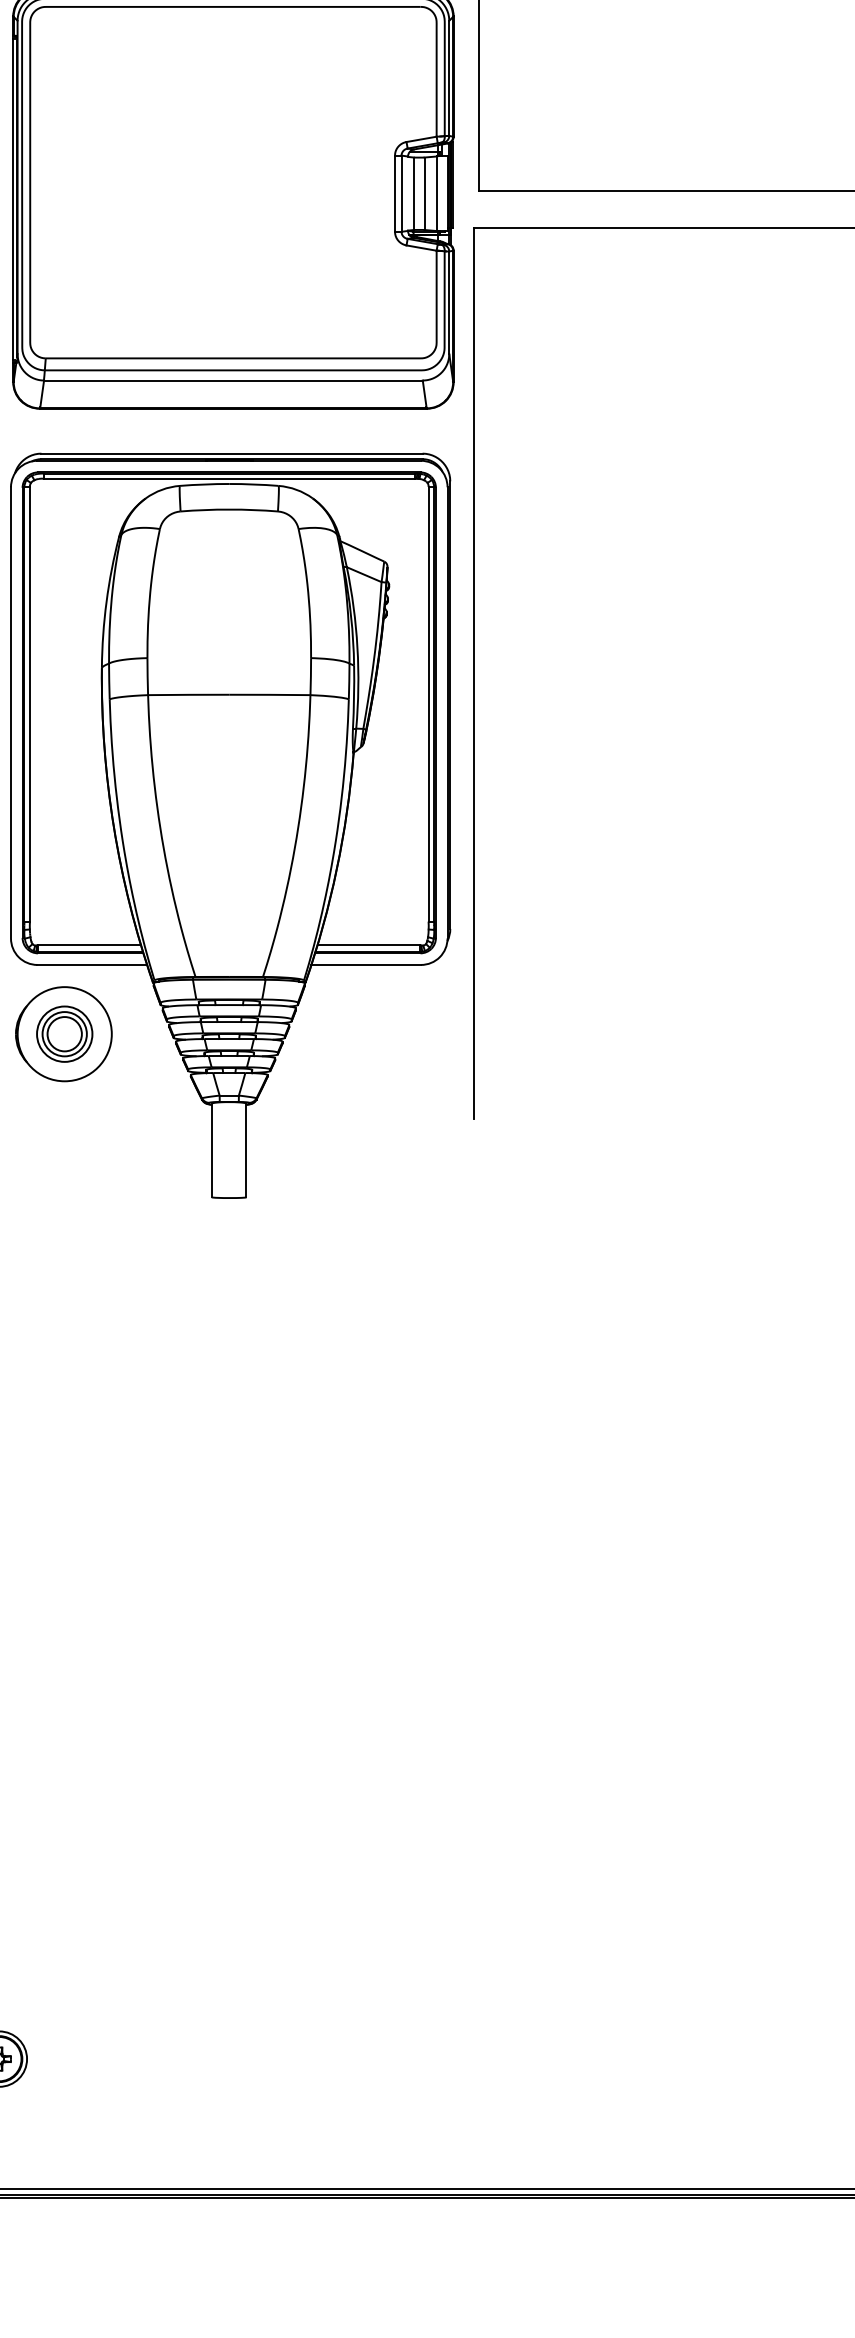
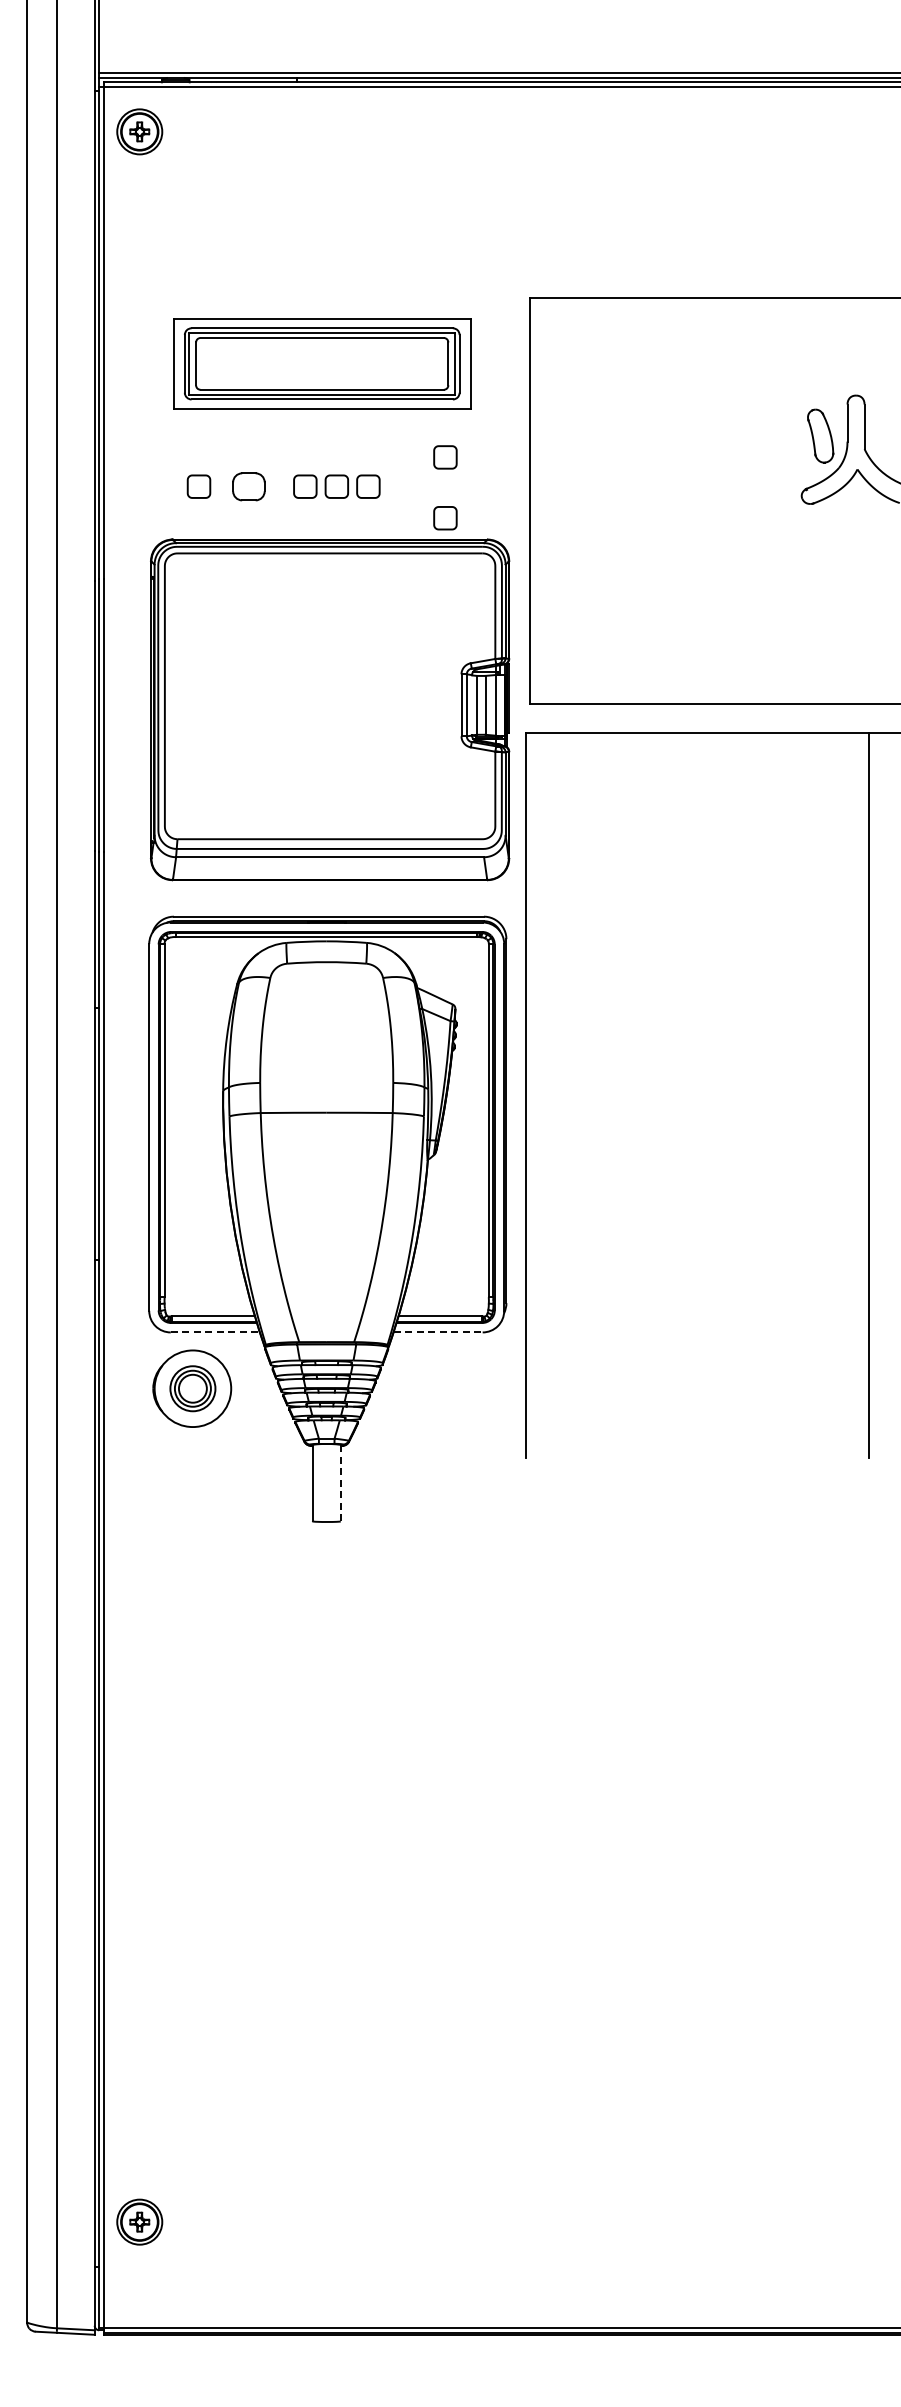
line: (92, 965) -> (215, 1332), solid -> dashed
line: (366, 965) -> (438, 1332), solid -> dashed
line: (246, 1150) -> (340, 1483), solid -> dashed

